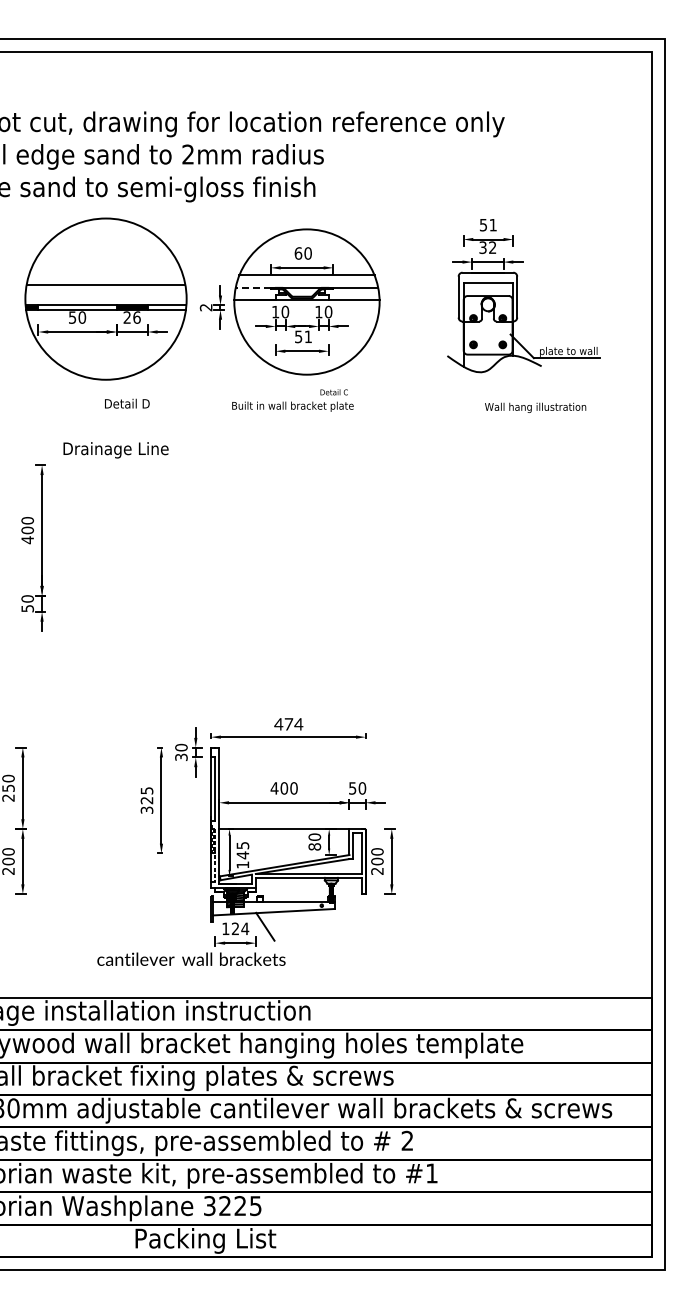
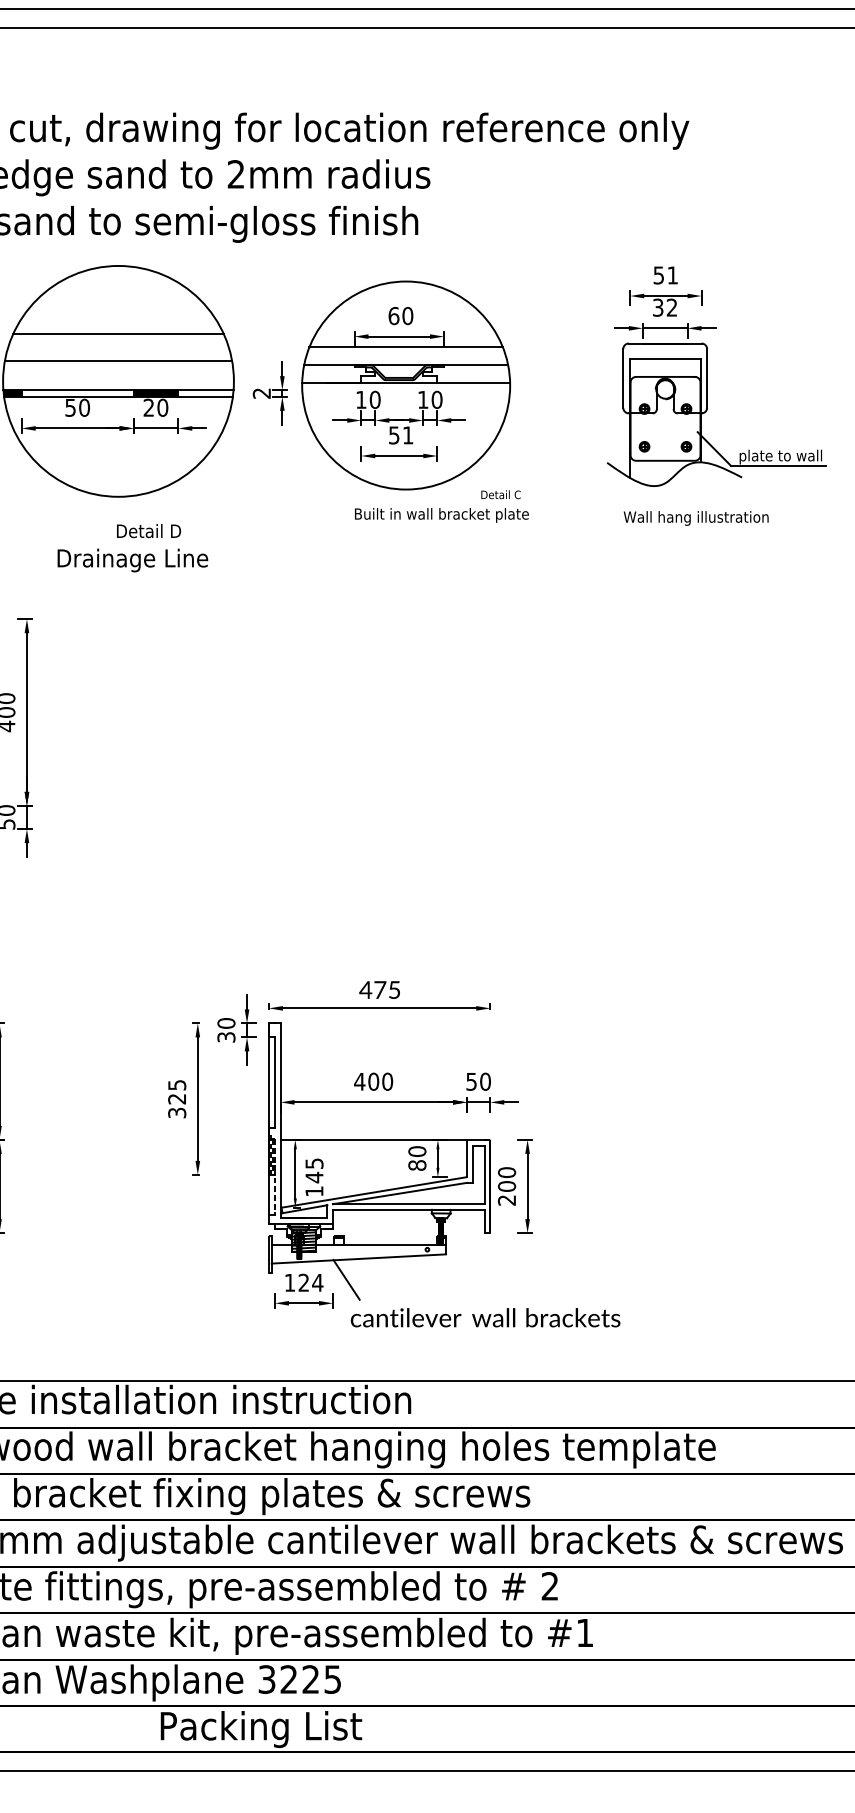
line: (105, 266) -> (117, 334), added
line: (253, 287) -> (329, 364), dashed -> solid
text: (136, 317) -> (162, 407), 26 -> 20
text: (292, 400) -> (441, 506), moved
text: (535, 407) -> (696, 517), moved
text: (115, 450) -> (132, 560), moved
text: (298, 724) -> (394, 990), 474 -> 475
text: (191, 958) -> (485, 1316), moved

